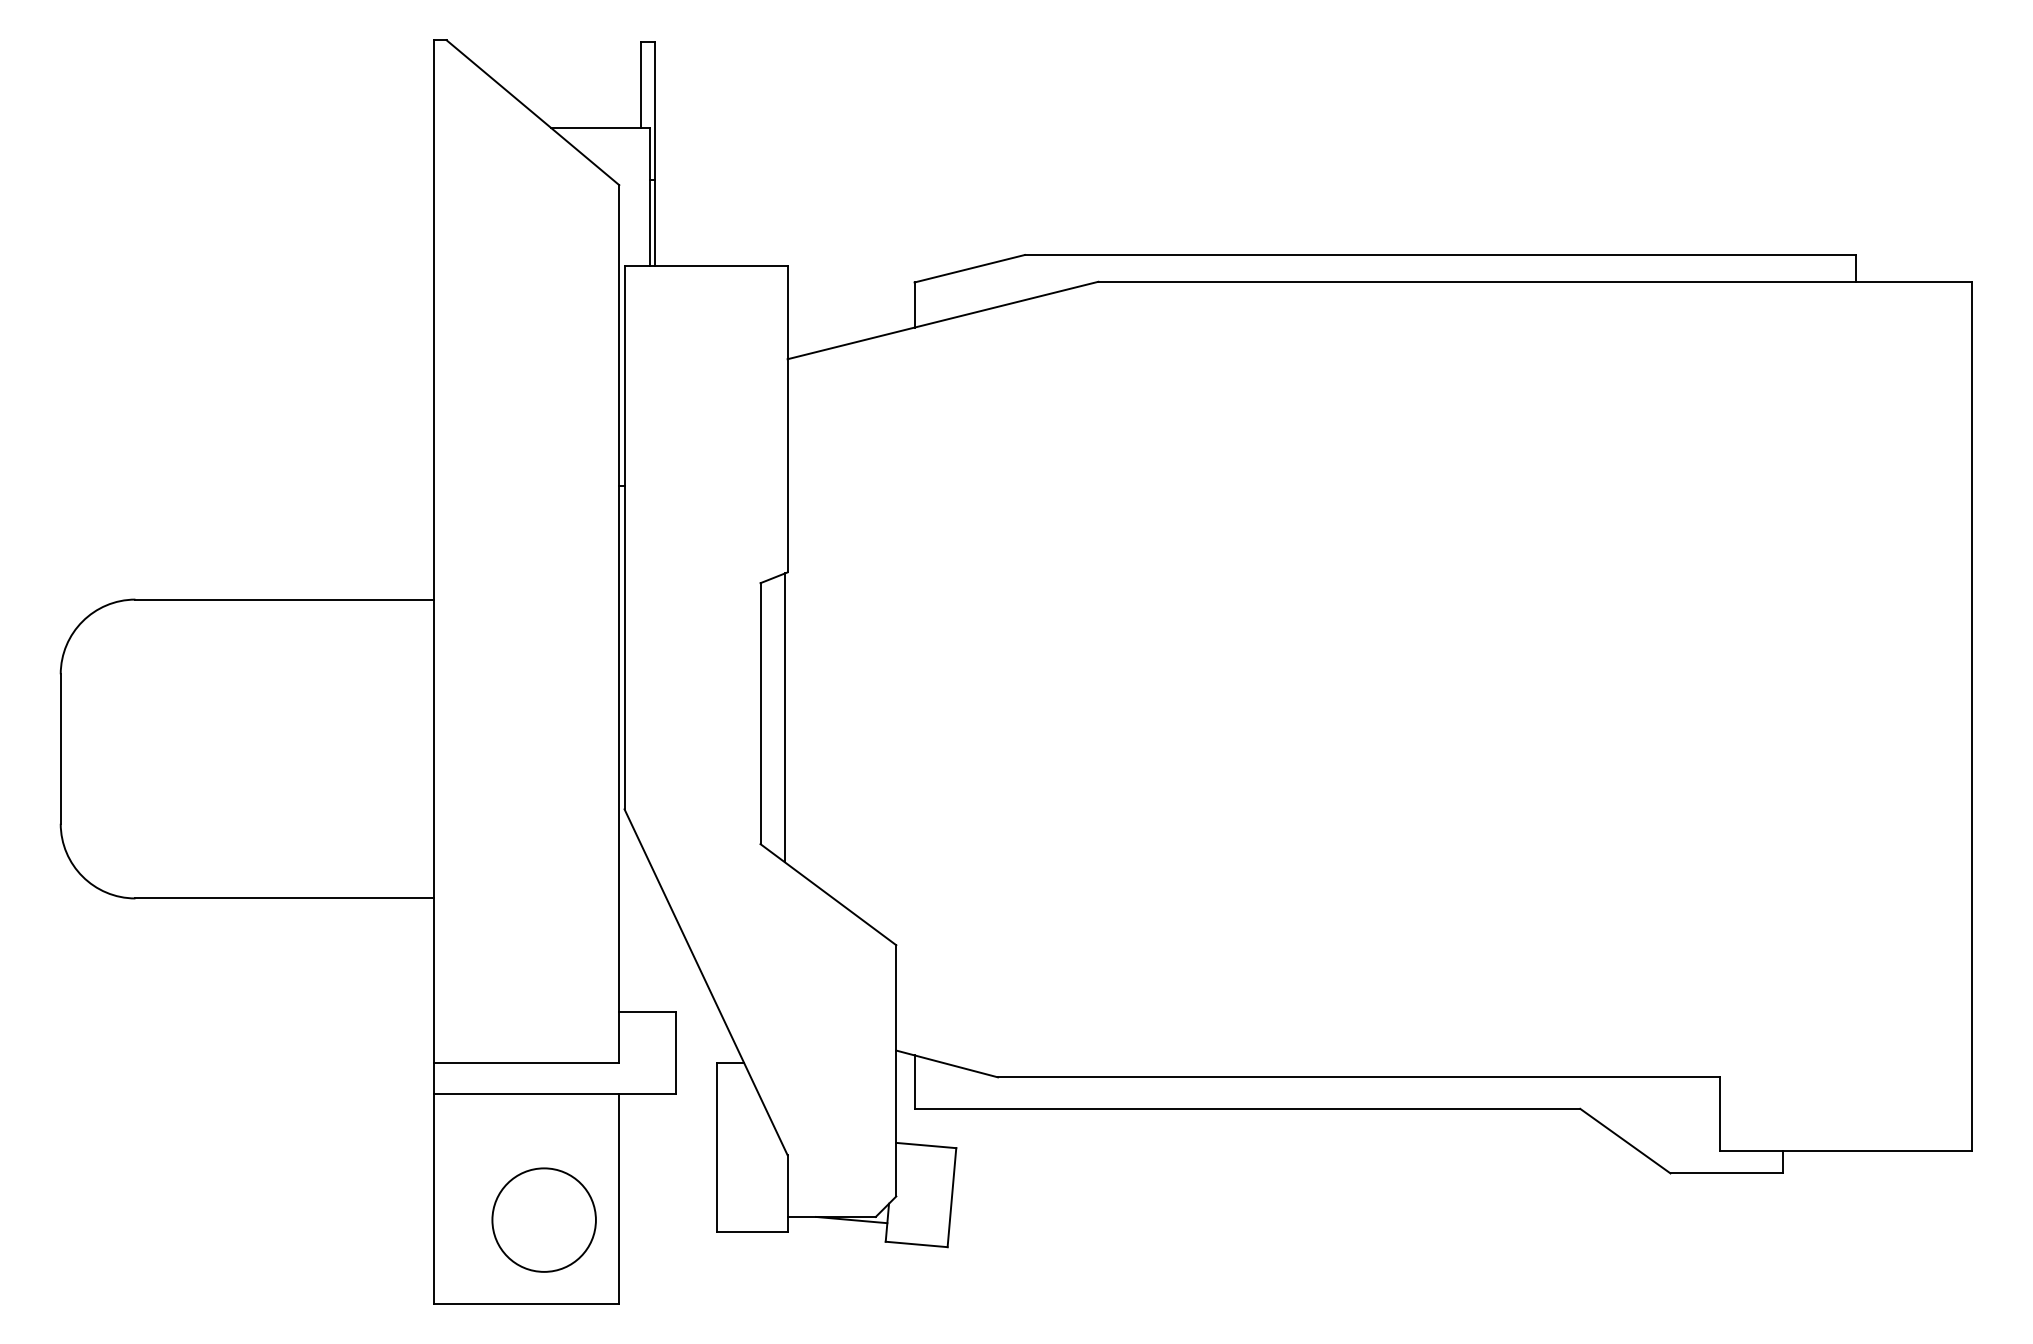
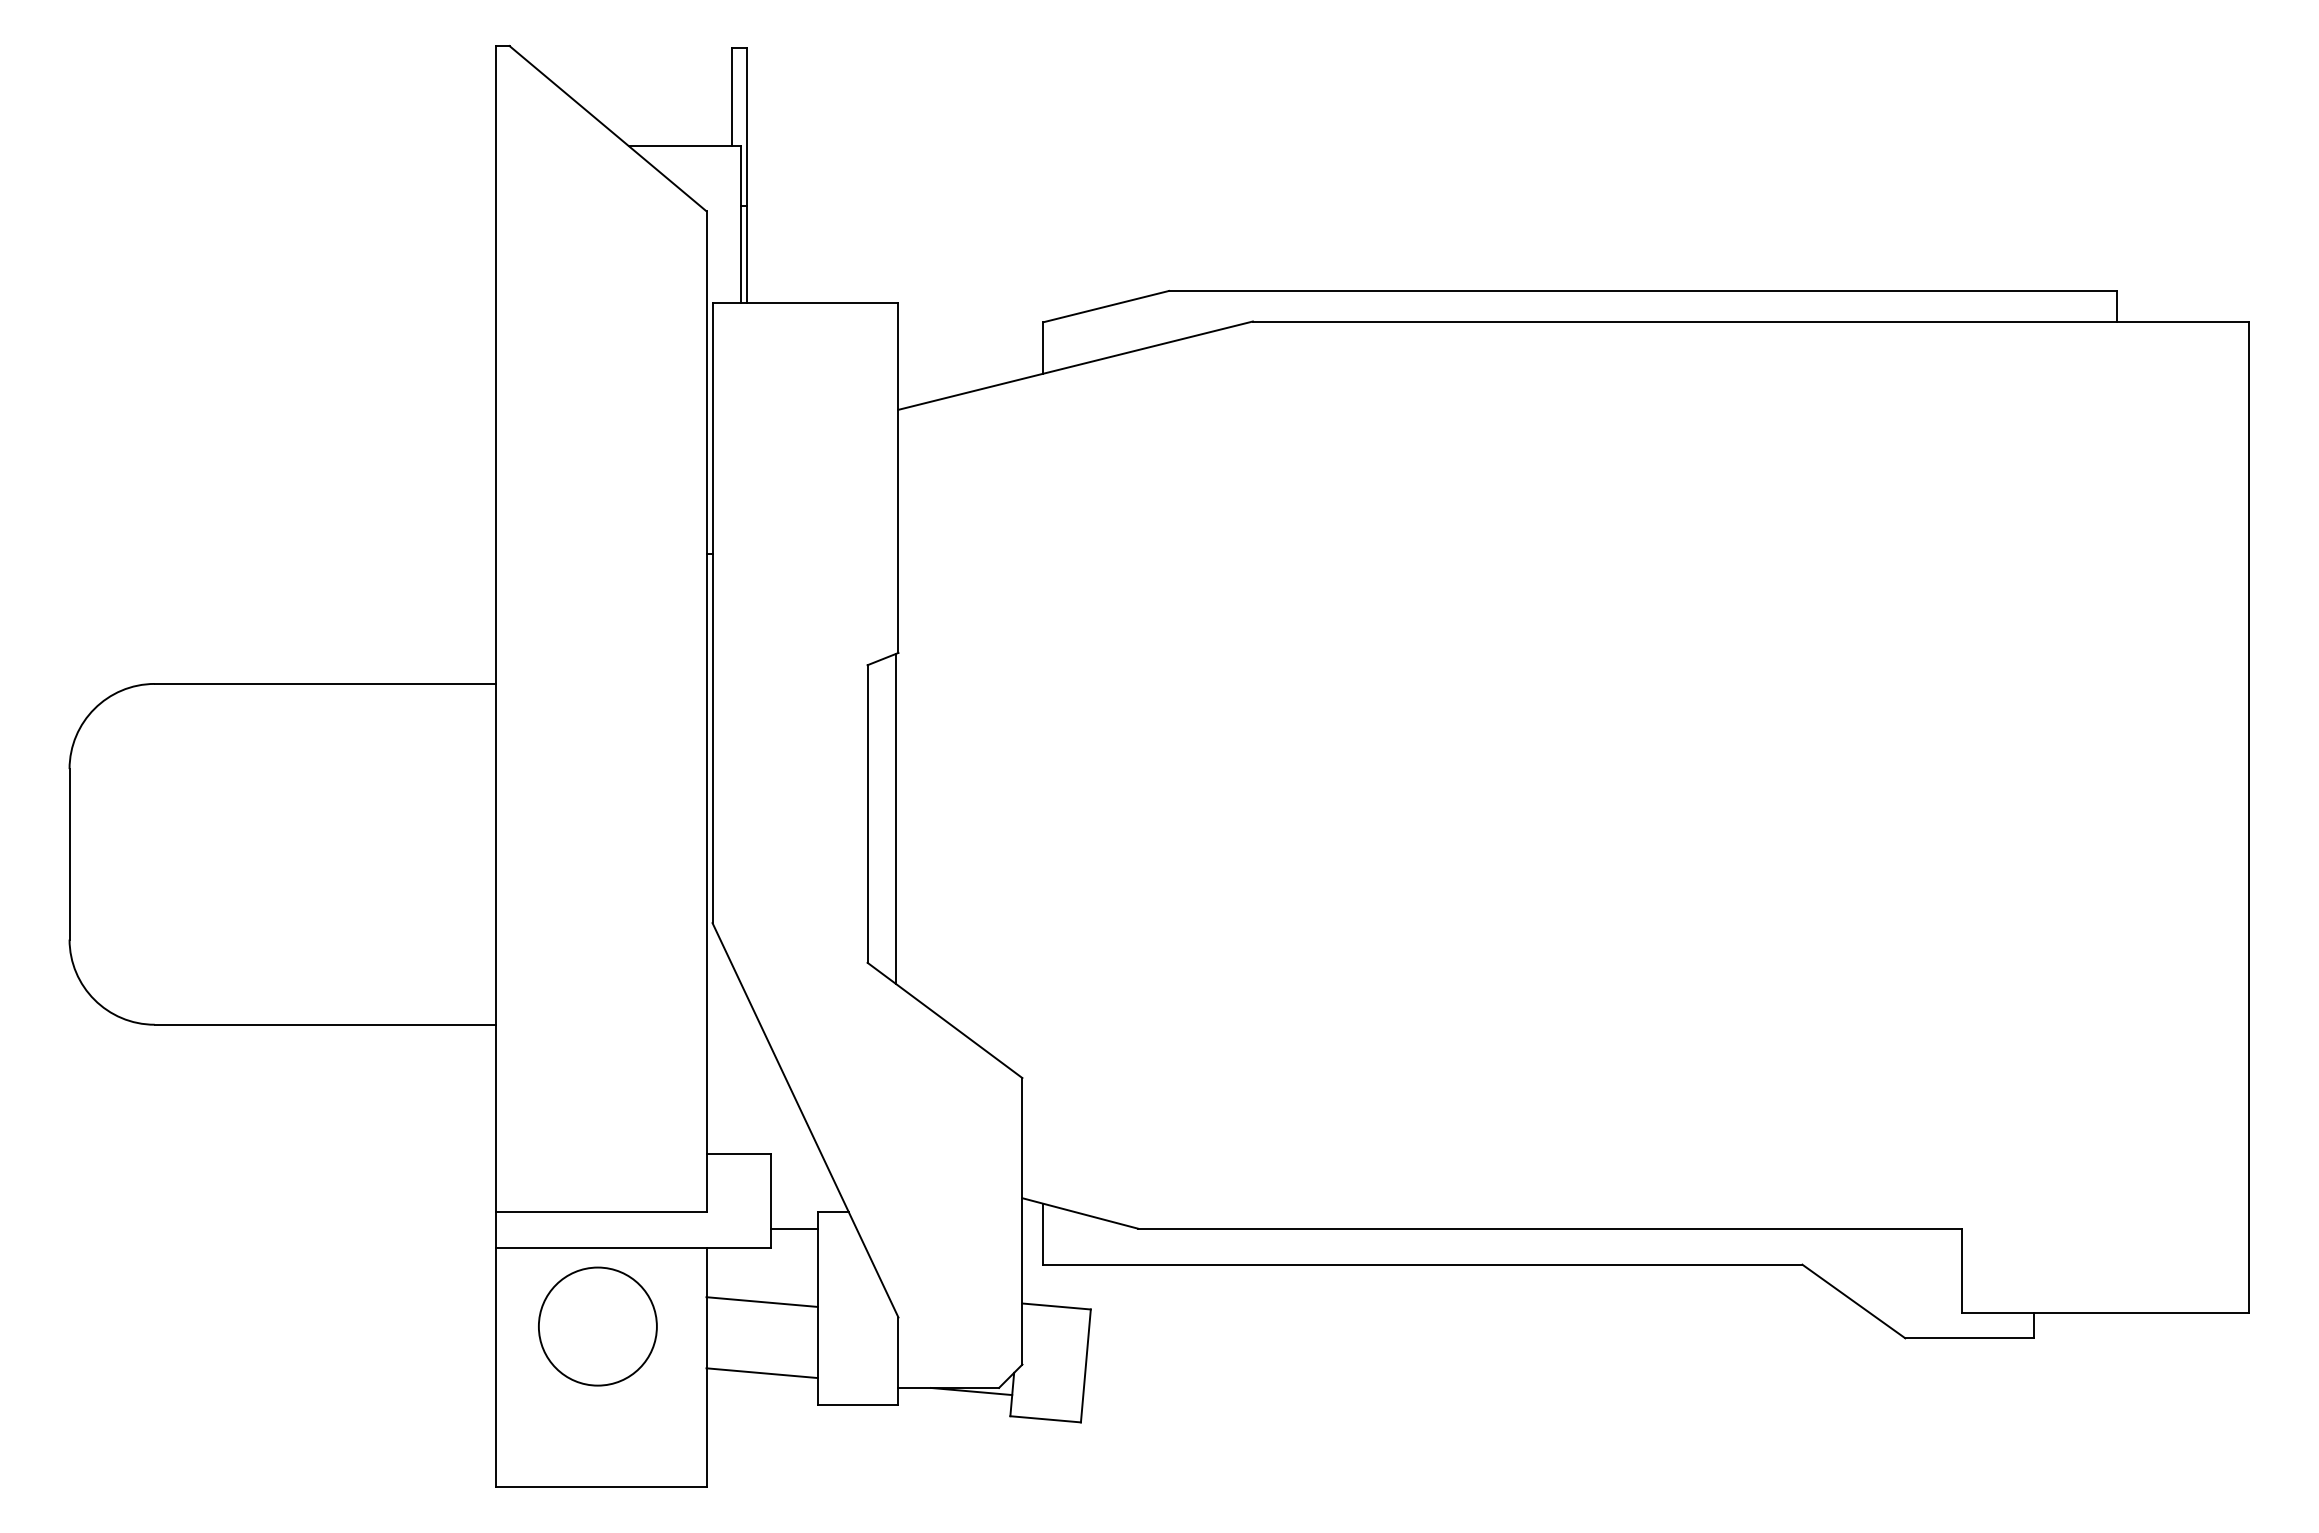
line: (696, 1078) -> (794, 1229), added
line: (667, 1141) -> (761, 1301), added
line: (667, 1204) -> (761, 1373), added
circle: (543, 1220) -> (597, 1326), moved

